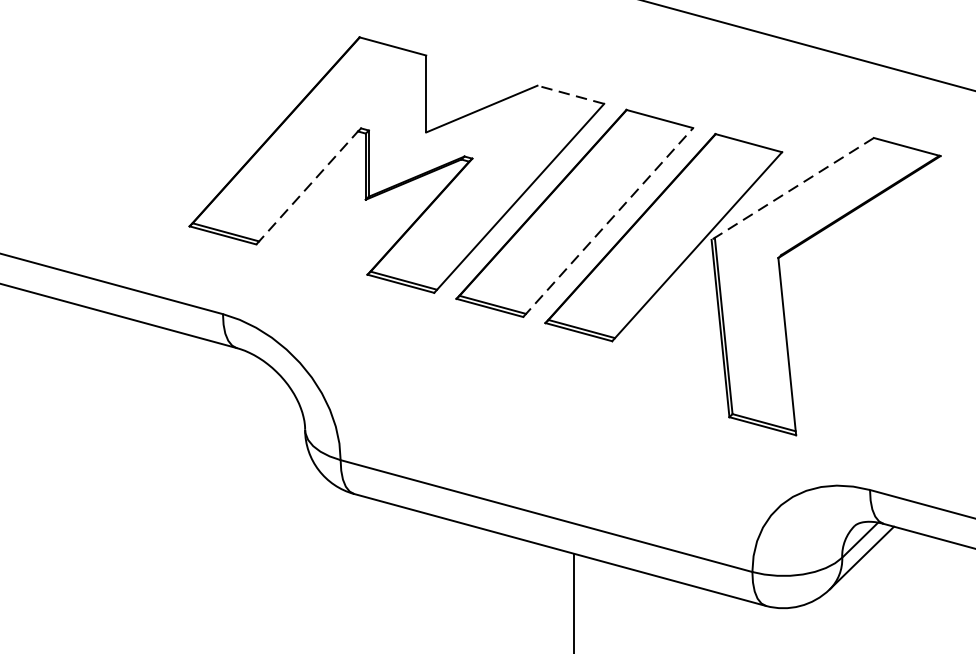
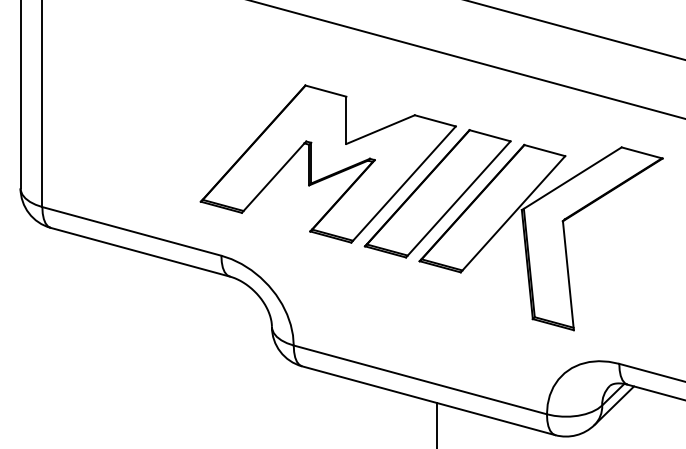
line: (569, 94) -> (434, 120), dashed -> solid
line: (307, 188) -> (273, 178), dashed -> solid
line: (792, 188) -> (571, 178), dashed -> solid
line: (608, 222) -> (458, 199), dashed -> solid

